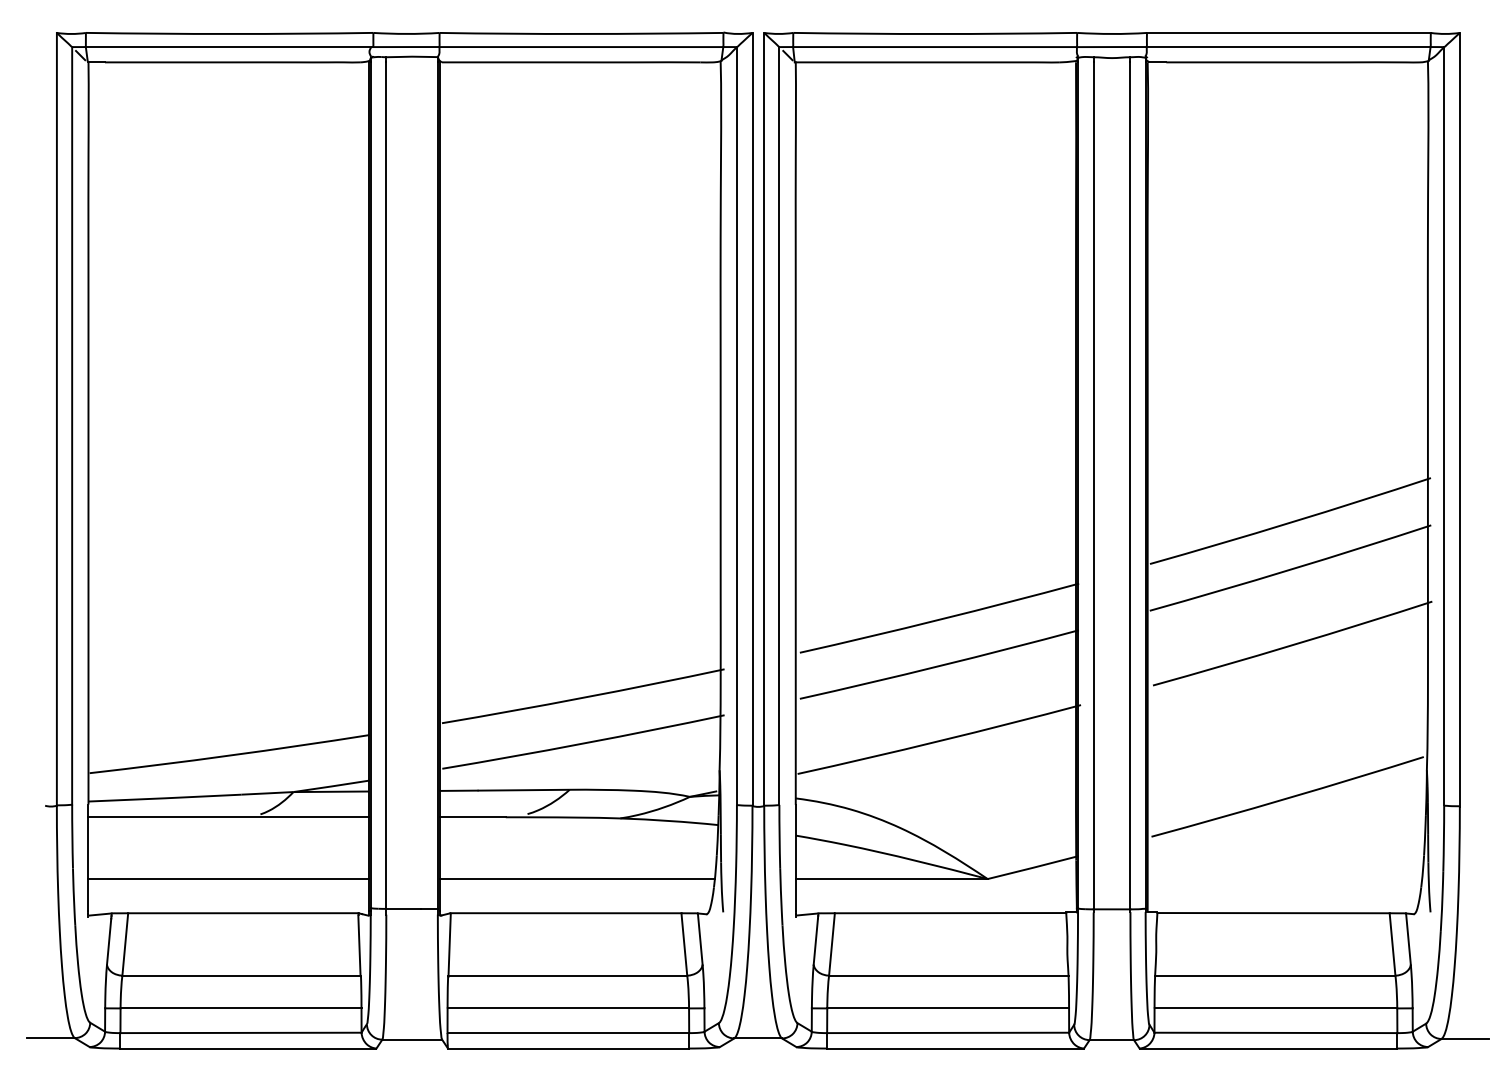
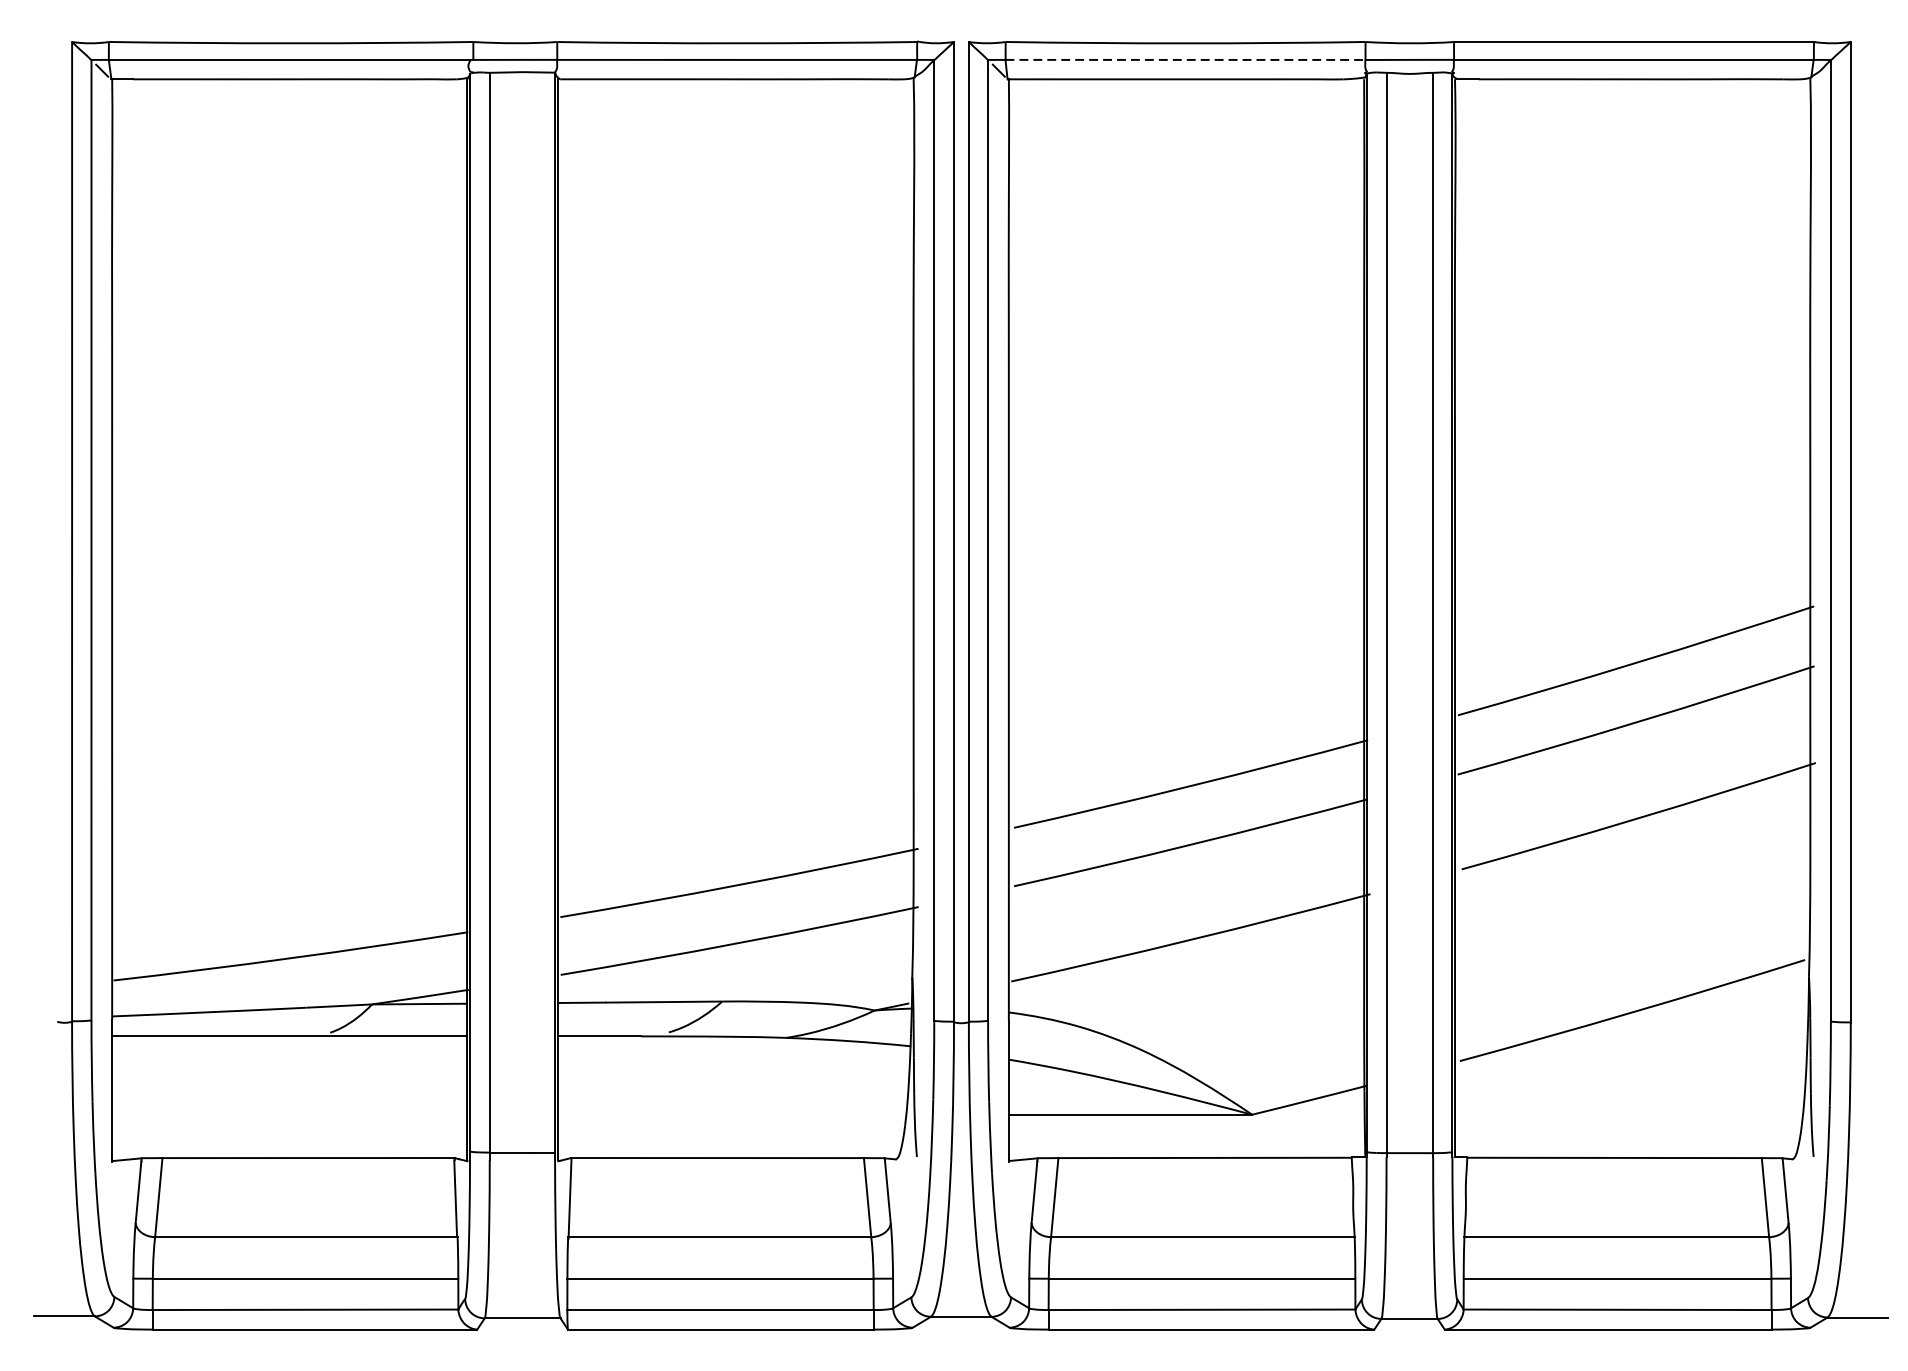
line: (935, 47) -> (1186, 60), solid -> dashed
line: (228, 879) -> (289, 1115), removed
line: (577, 879) -> (732, 1115), removed

